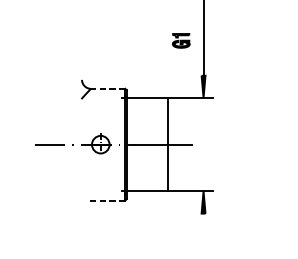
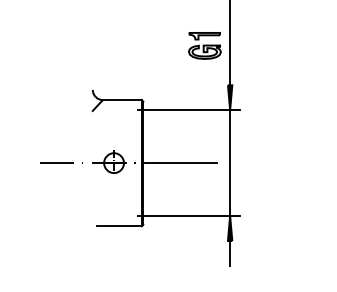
part: (180, 40) -> (204, 45), size x1.67
line: (107, 89) -> (121, 100), dashed -> solid
line: (168, 144) -> (230, 162), moved
line: (105, 200) -> (119, 226), dashed -> solid
line: (203, 224) -> (230, 253), added

